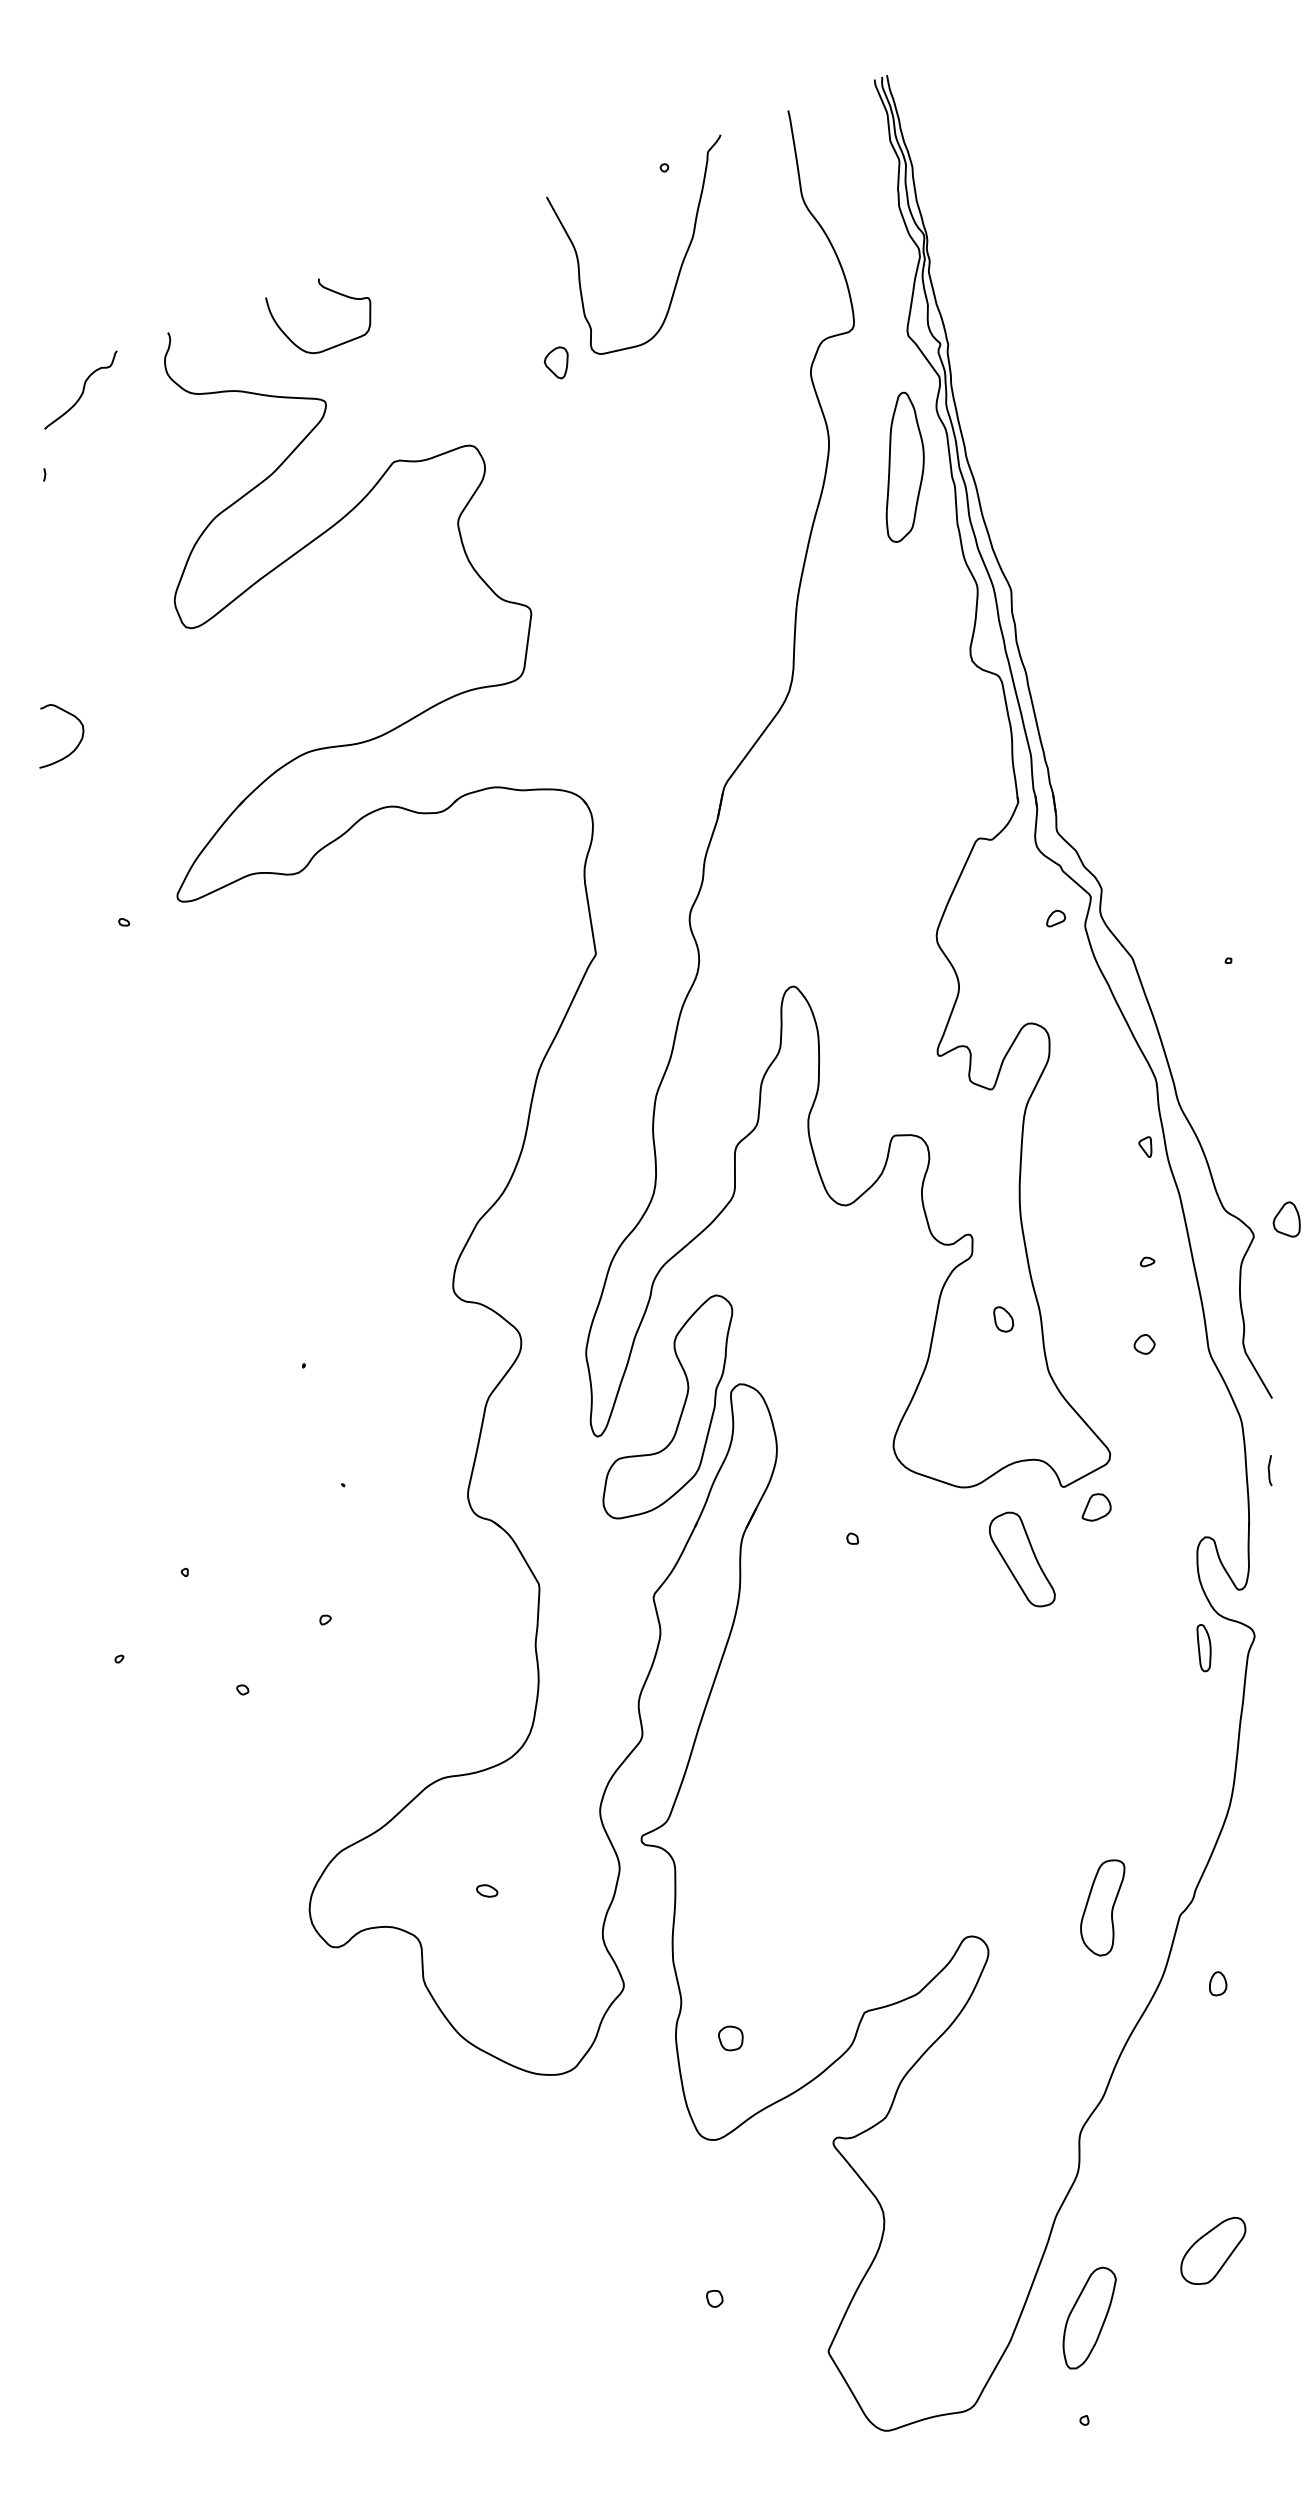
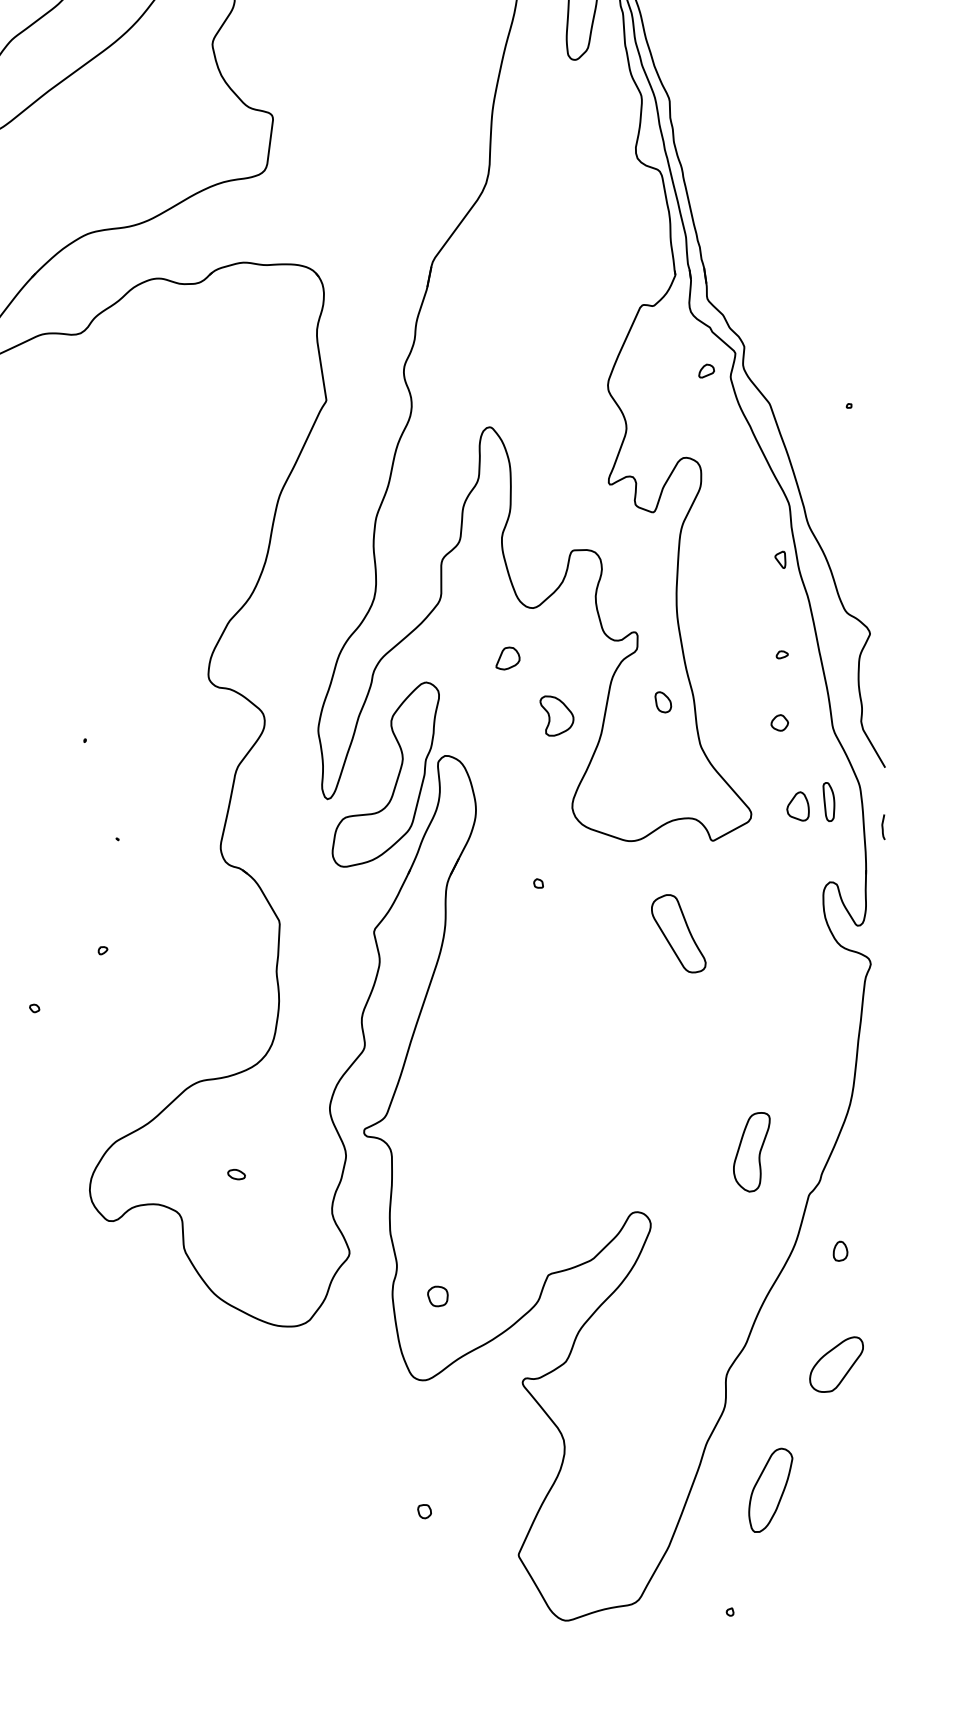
part: (1286, 1219) -> (797, 806), moved
part: (874, 1335) -> (556, 715), added
part: (1096, 1507) -> (507, 658), moved
part: (1022, 1559) -> (678, 933), moved
part: (1203, 1648) -> (828, 802), moved
part: (1102, 1907) -> (751, 1151), moved
part: (1213, 2250) -> (836, 1364), moved
part: (1089, 2317) -> (770, 1489), moved

